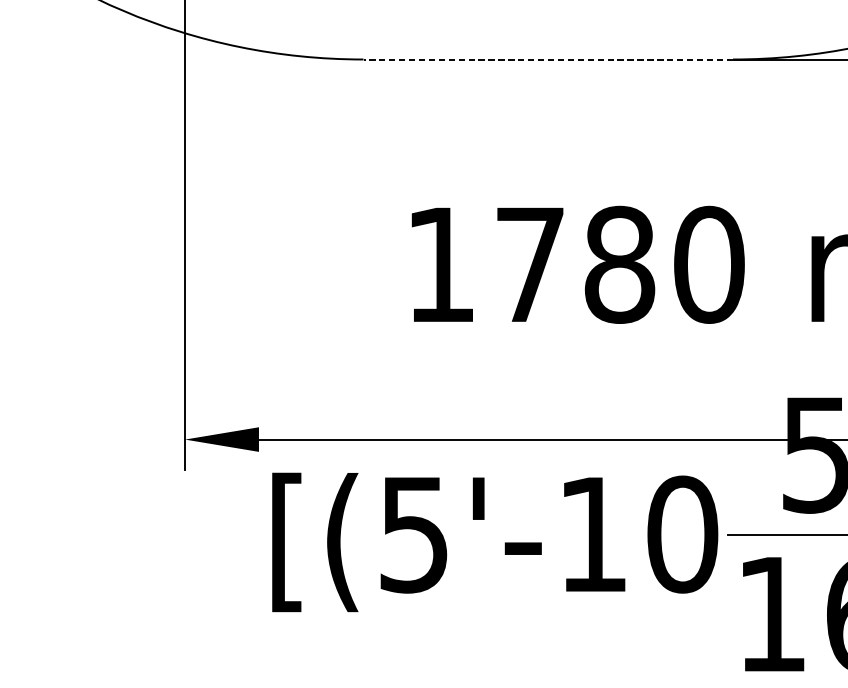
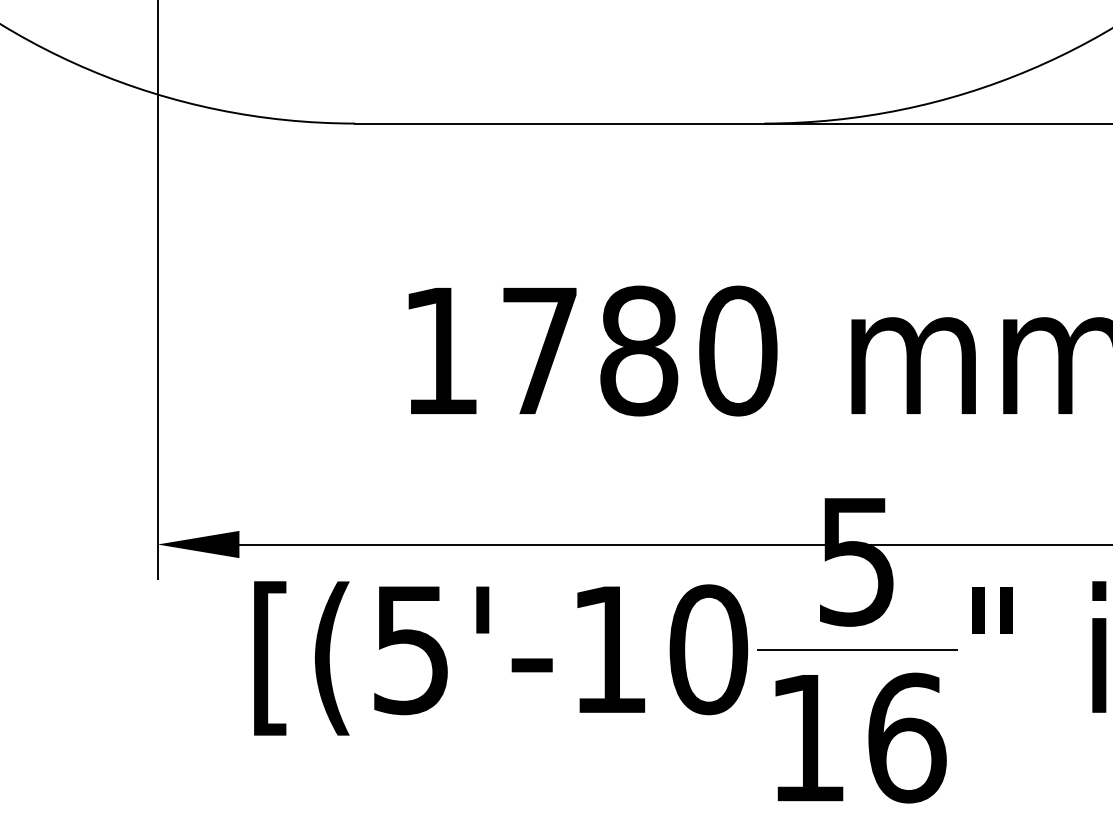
line: (547, 59) -> (559, 123), dashed -> solid

